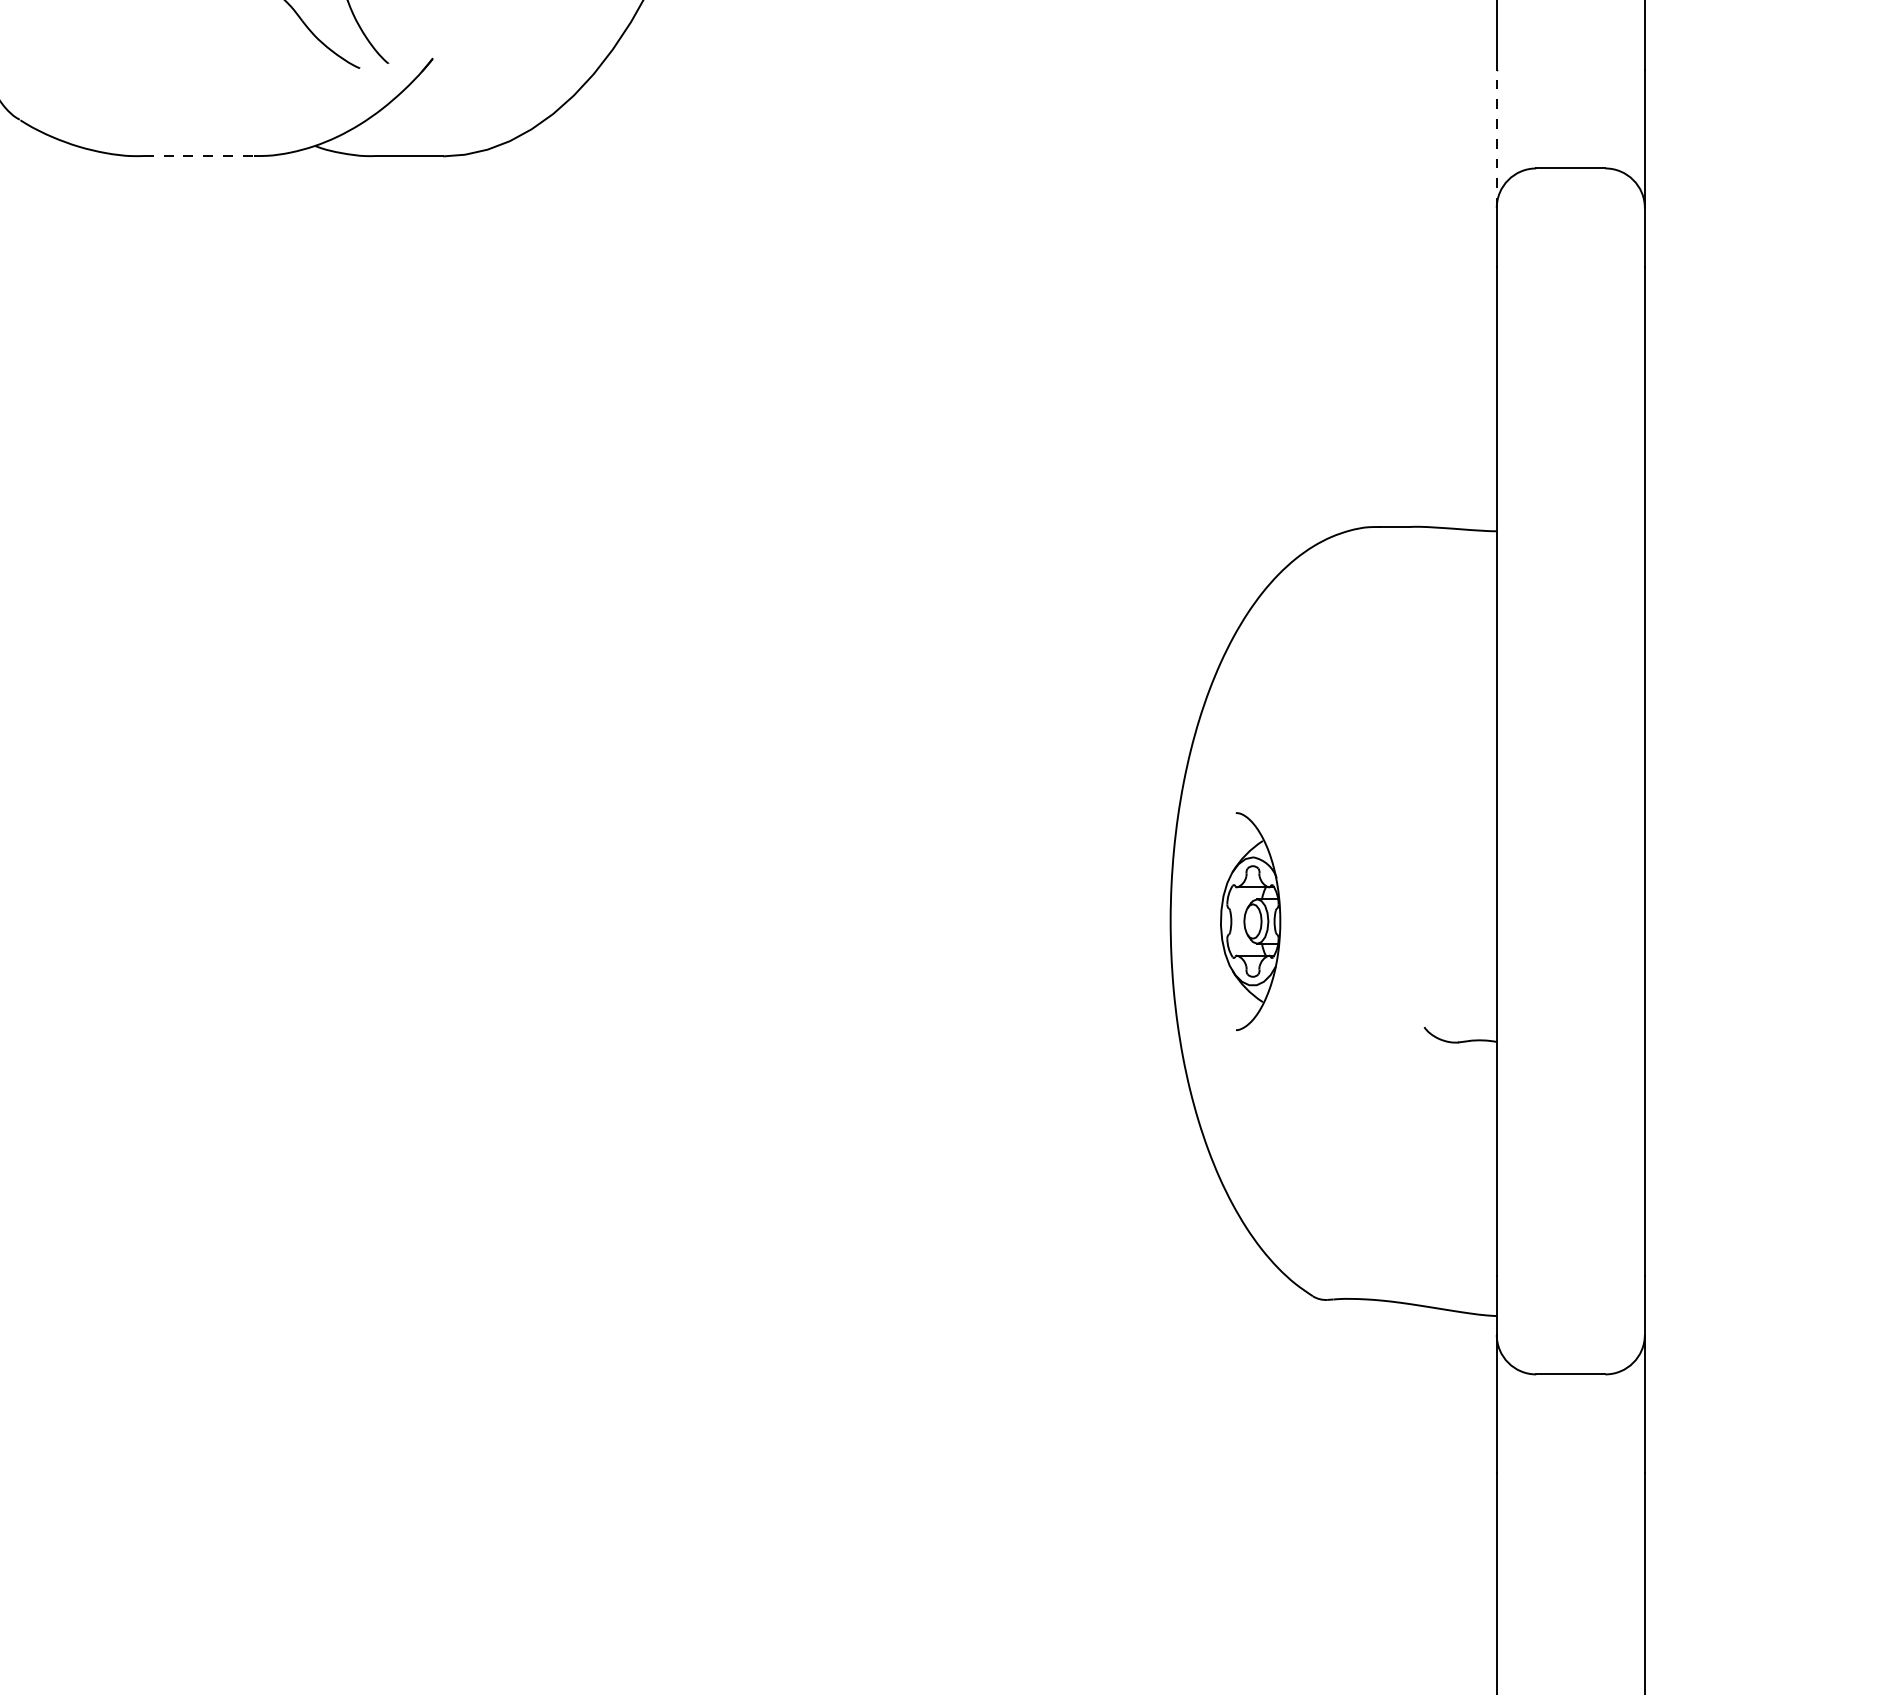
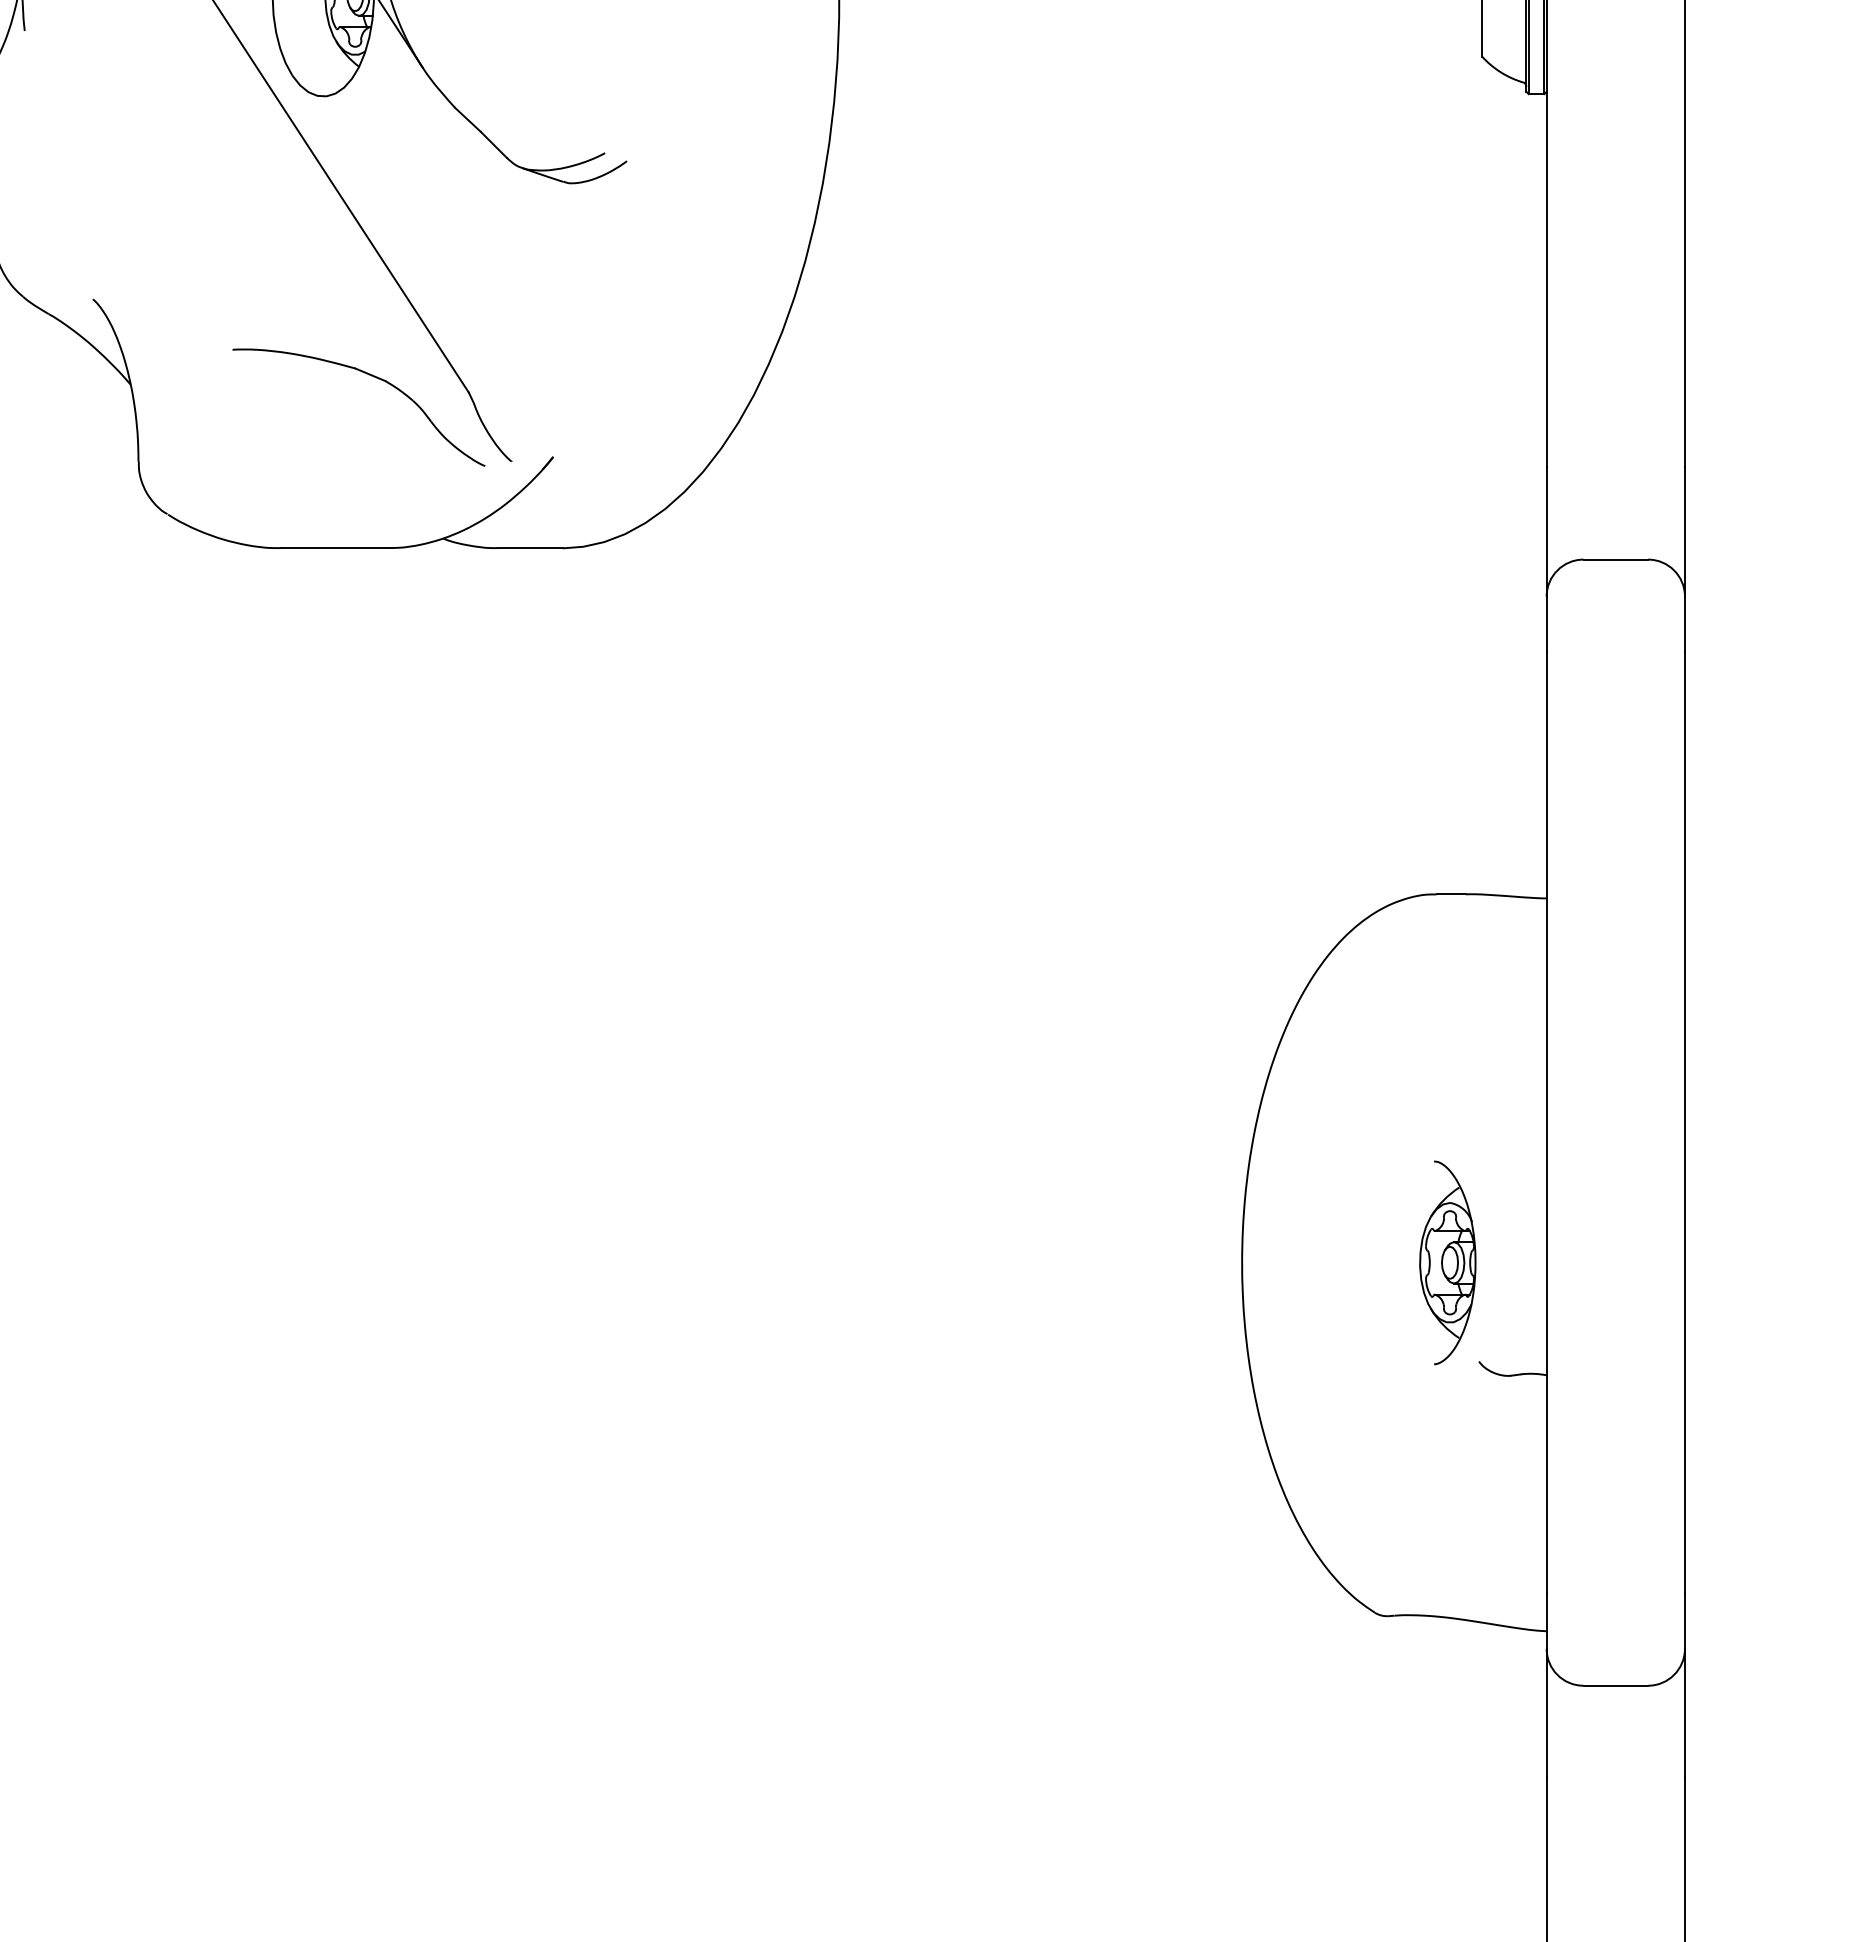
line: (1496, 138) -> (1546, 531), dashed -> solid
line: (198, 156) -> (334, 548), dashed -> solid
part: (1250, 921) -> (1447, 1262), moved

